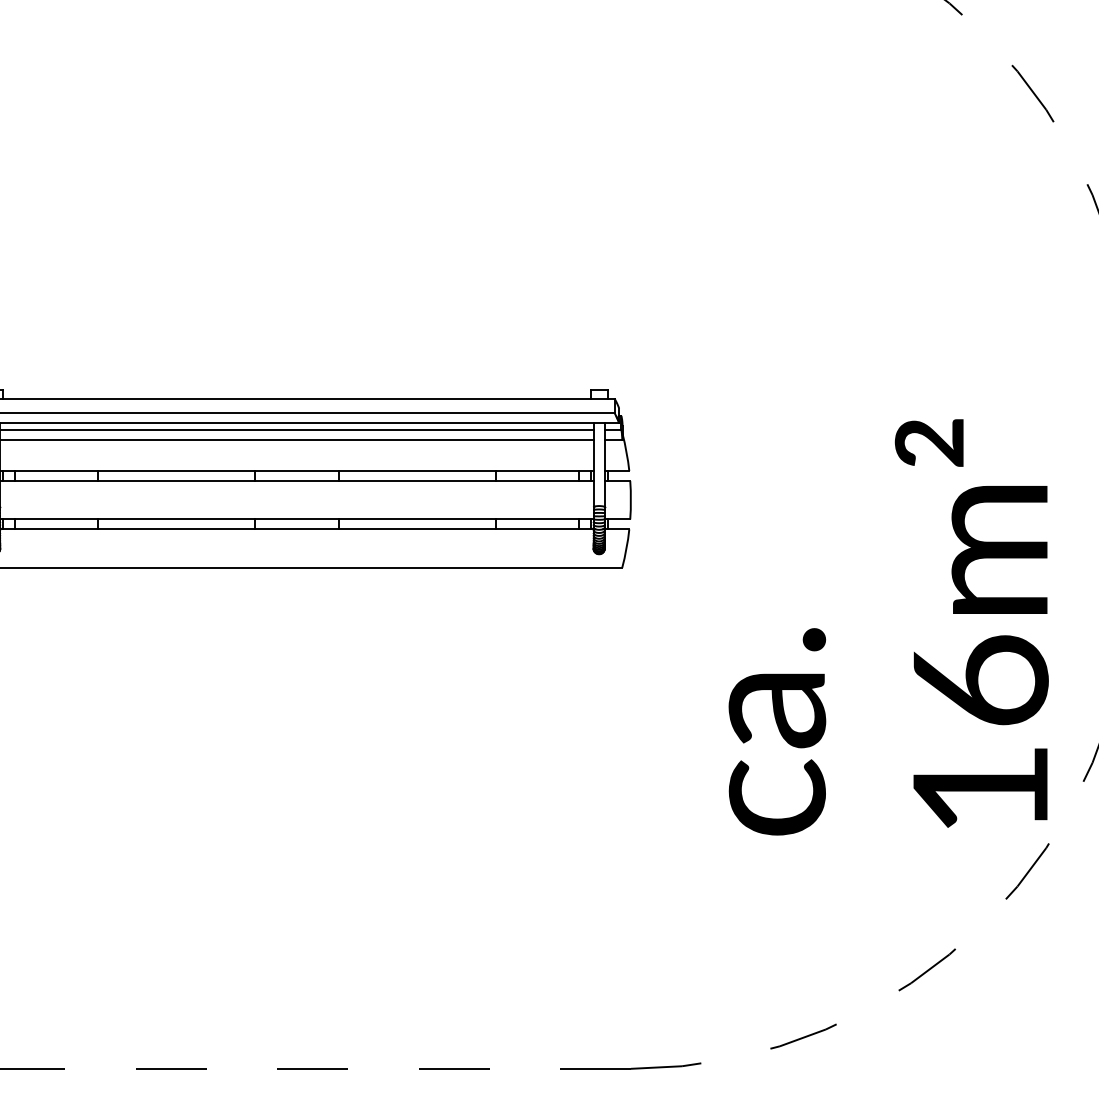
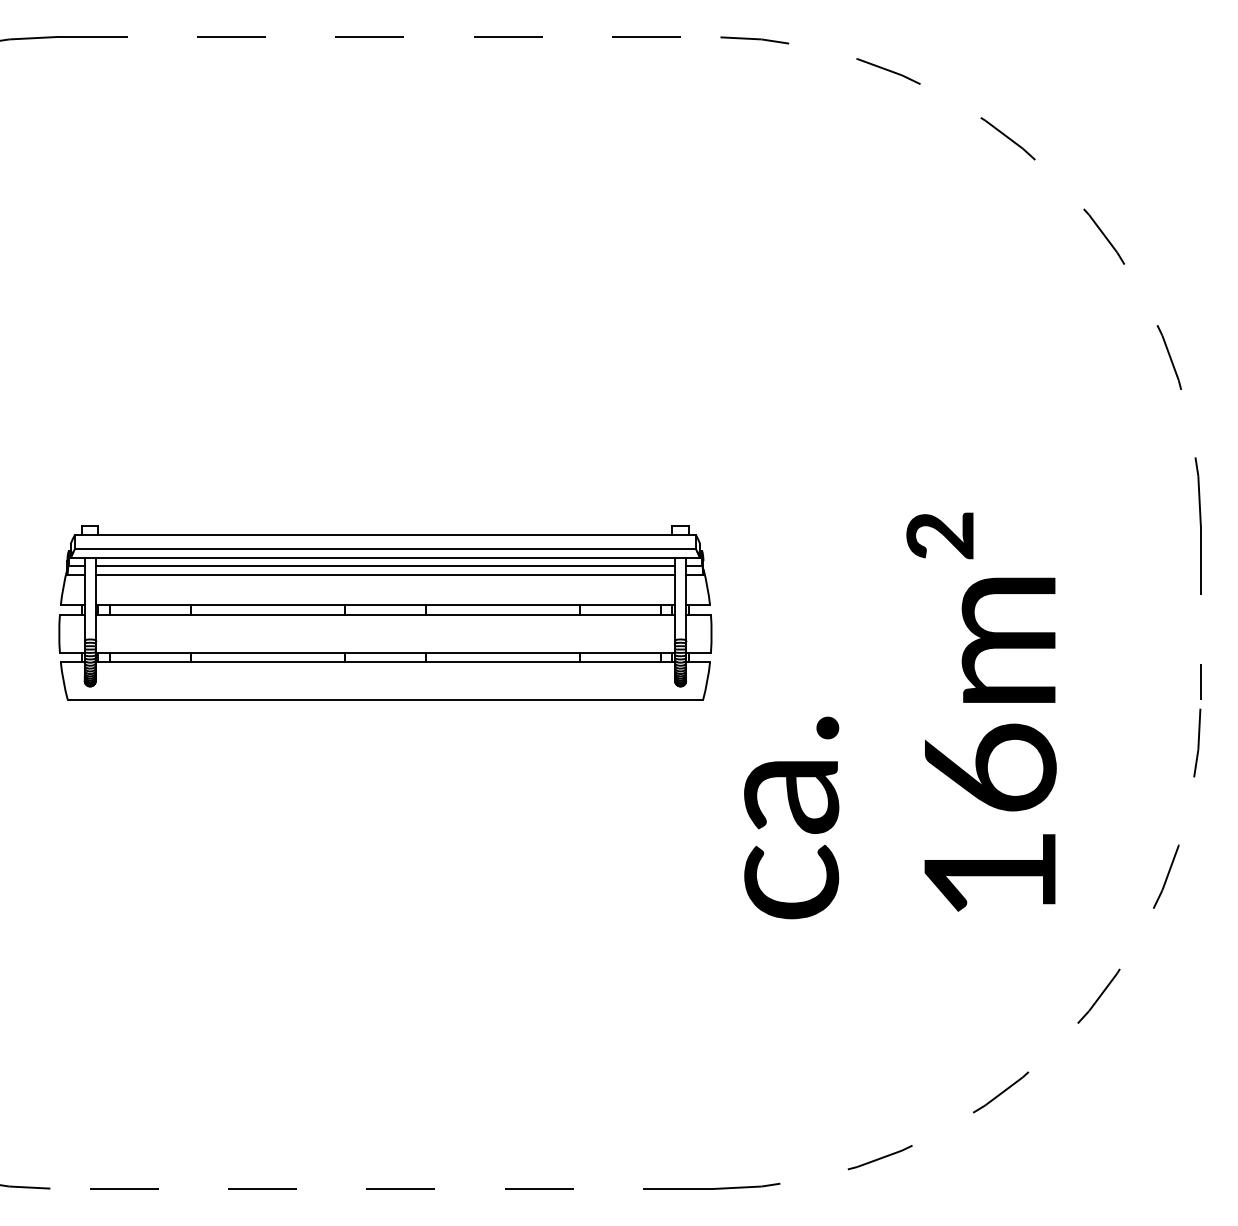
text: (888, 626) -> (900, 715), moved

